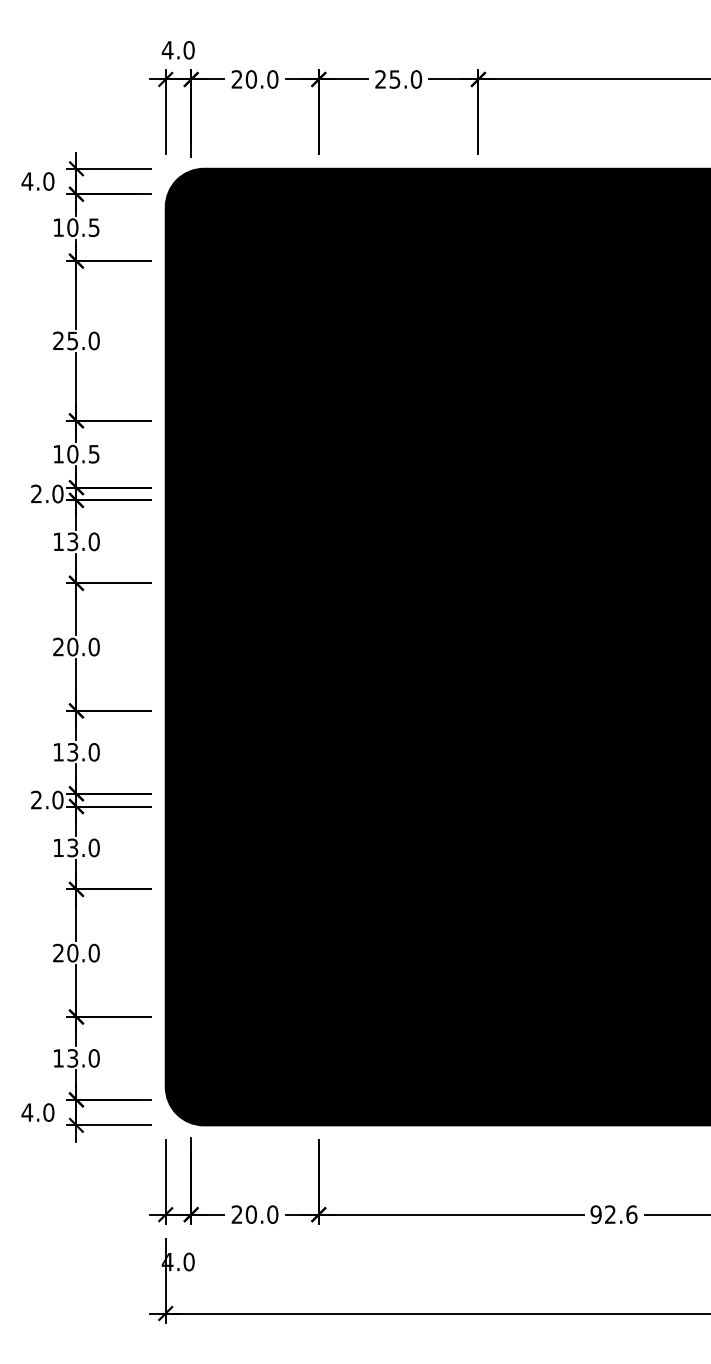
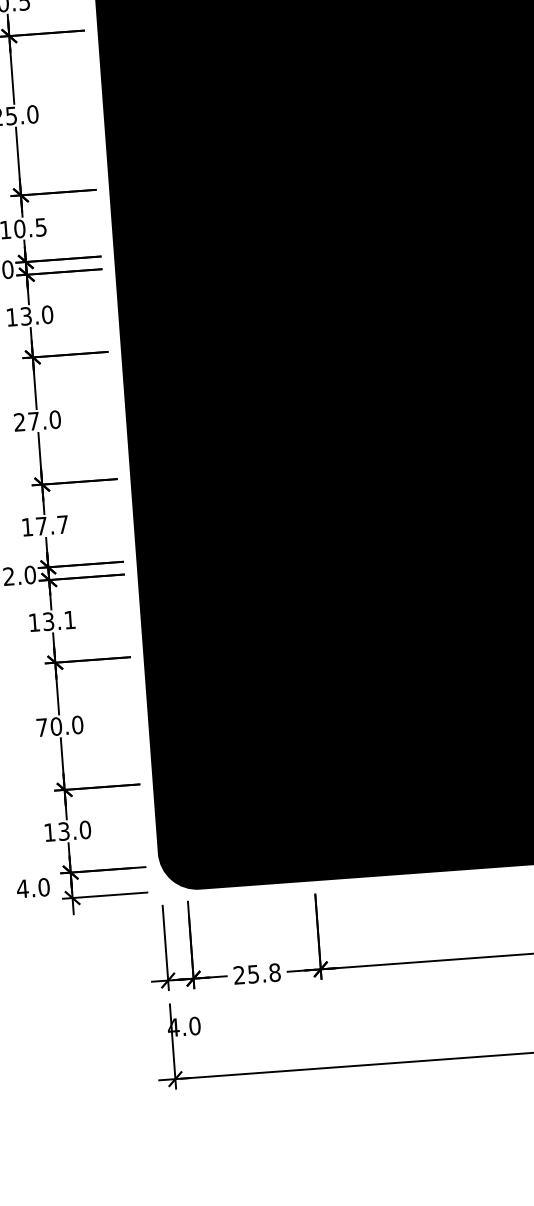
text: (72, 646) -> (33, 420), 20.0 -> 27.0
text: (83, 752) -> (52, 525), 13.0 -> 17.7
text: (93, 847) -> (69, 619), 13.0 -> 13.1
text: (58, 952) -> (42, 726), 20.0 -> 70.0
text: (261, 1214) -> (263, 973), 20.0 -> 25.8

